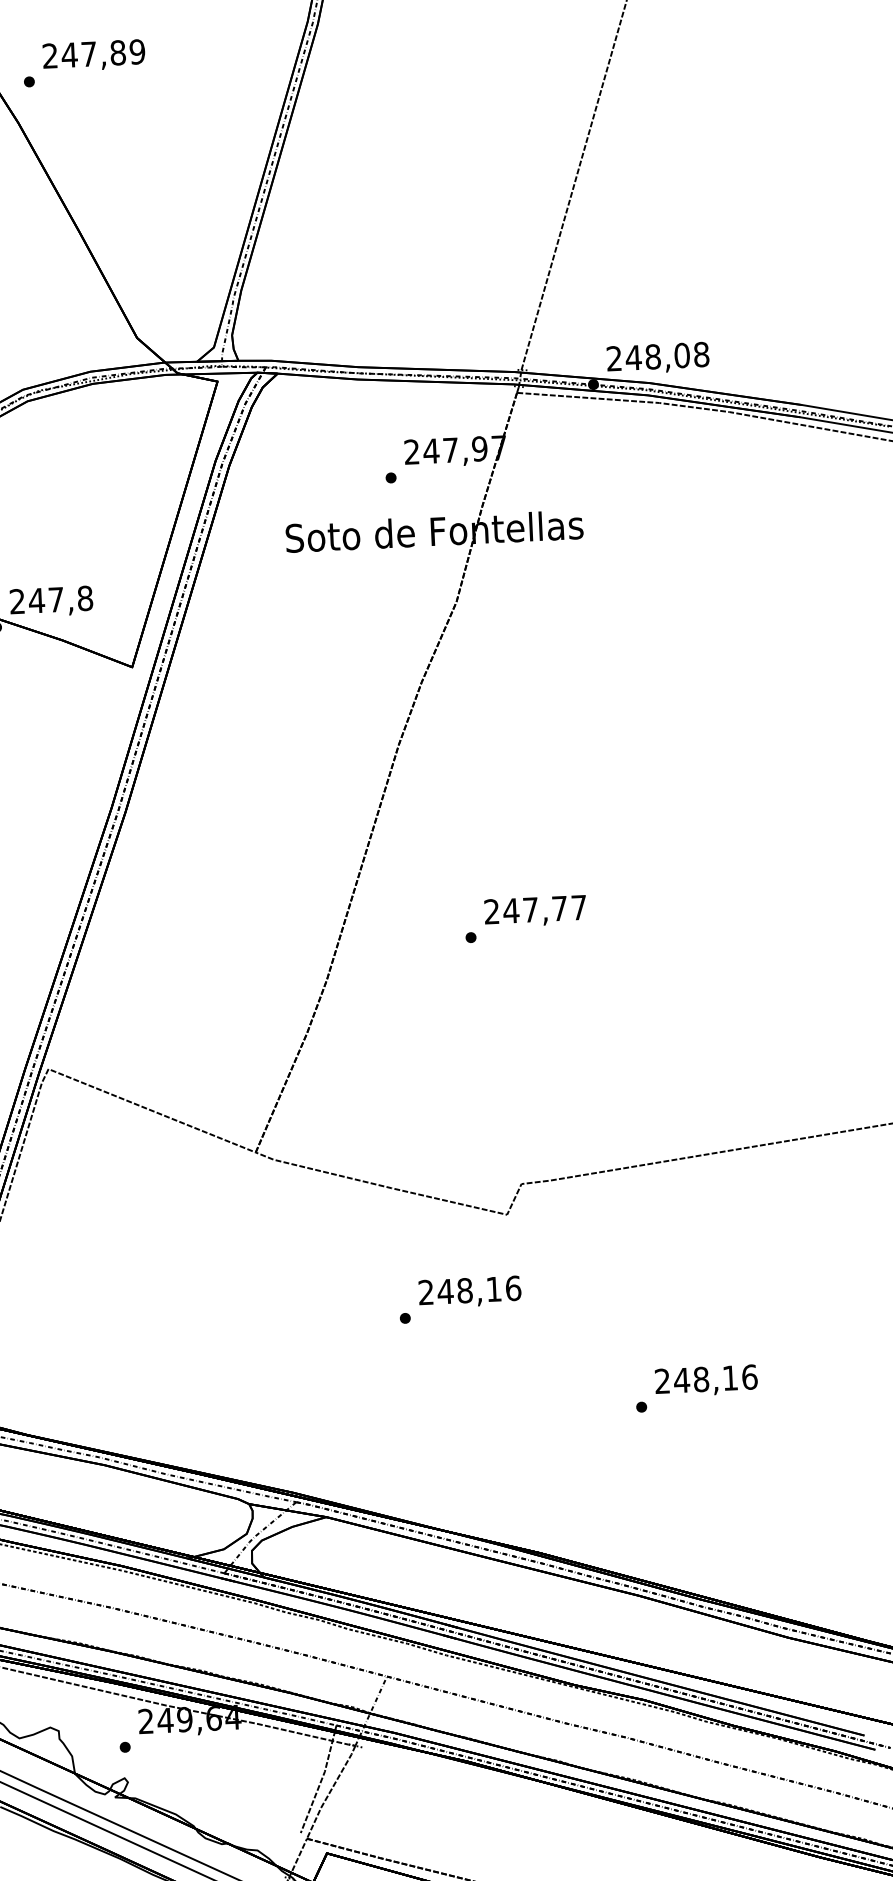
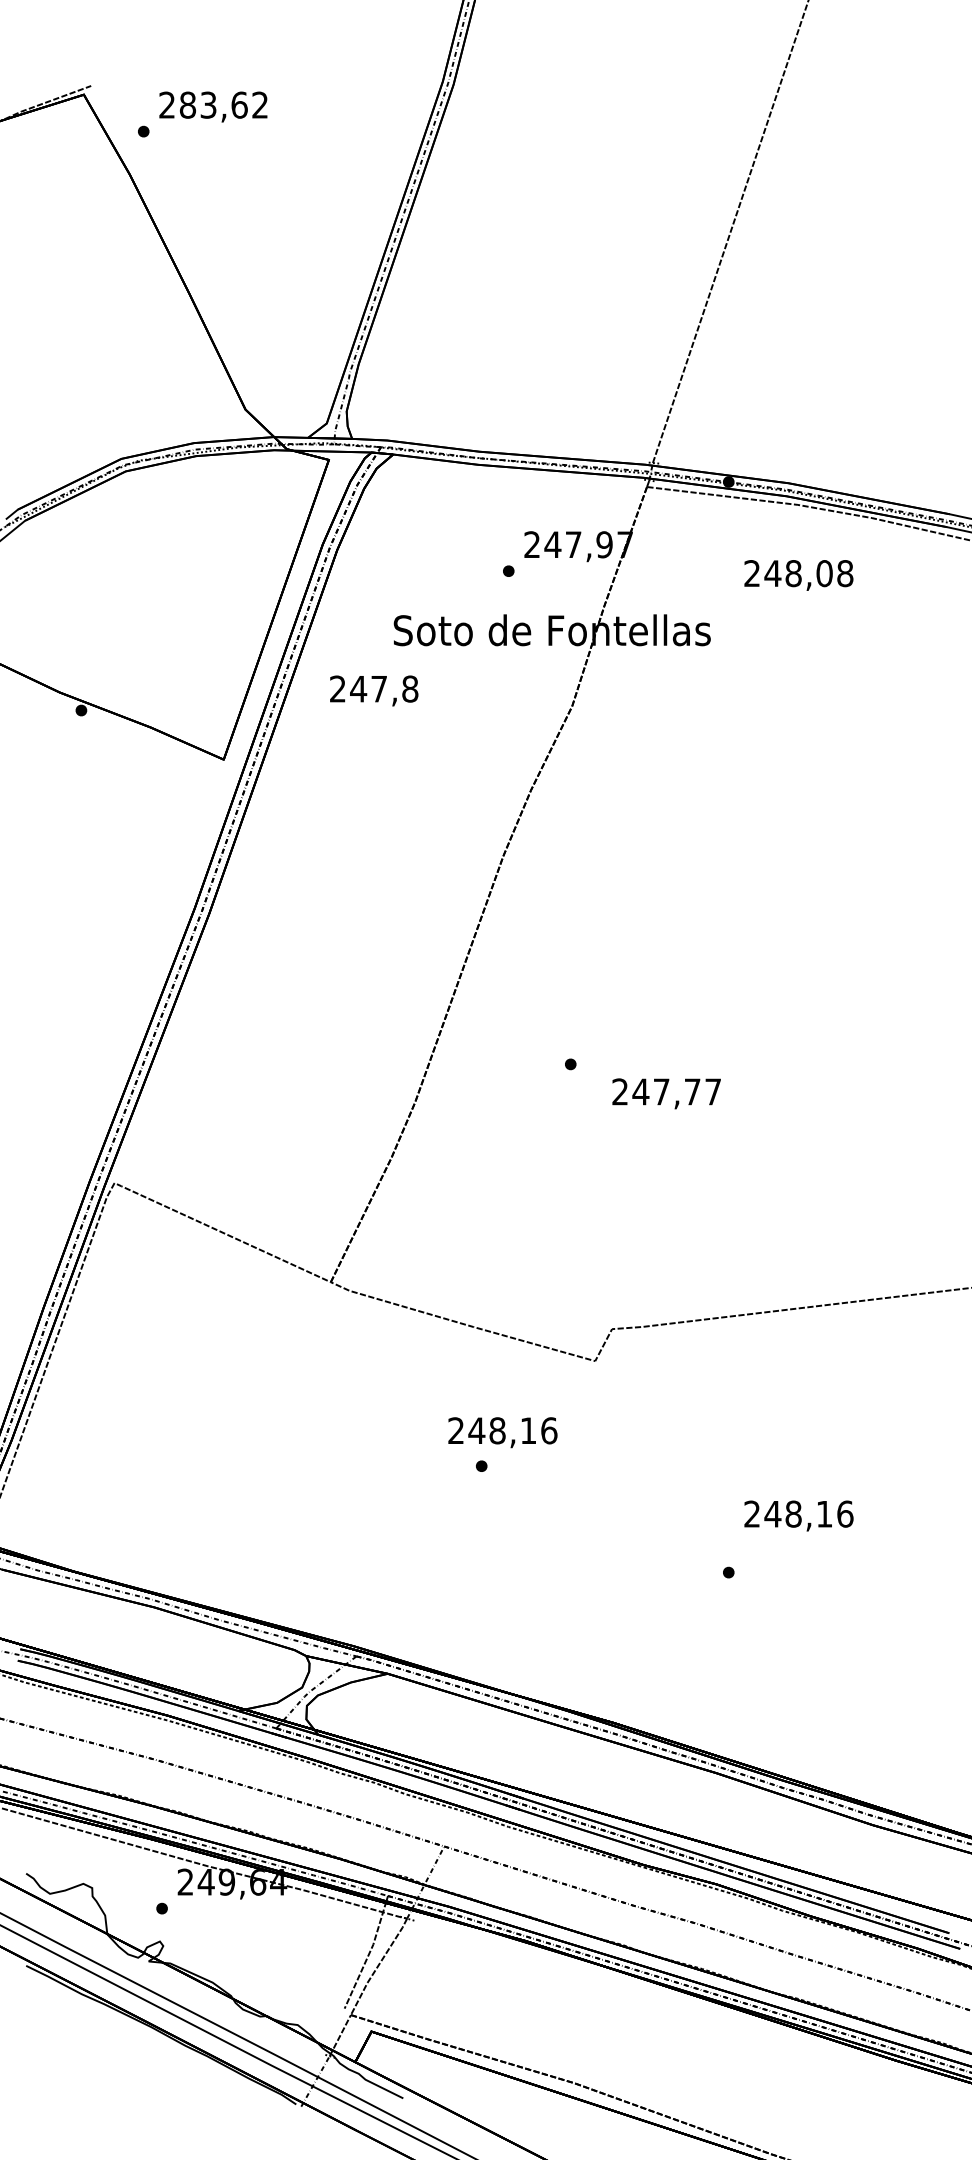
text: (103, 52) -> (223, 104), 247,89 -> 283,62
text: (657, 358) -> (798, 575), moved
text: (51, 601) -> (374, 690), moved
text: (535, 911) -> (666, 1093), moved
text: (469, 1292) -> (502, 1432), moved
text: (705, 1380) -> (798, 1515), moved

